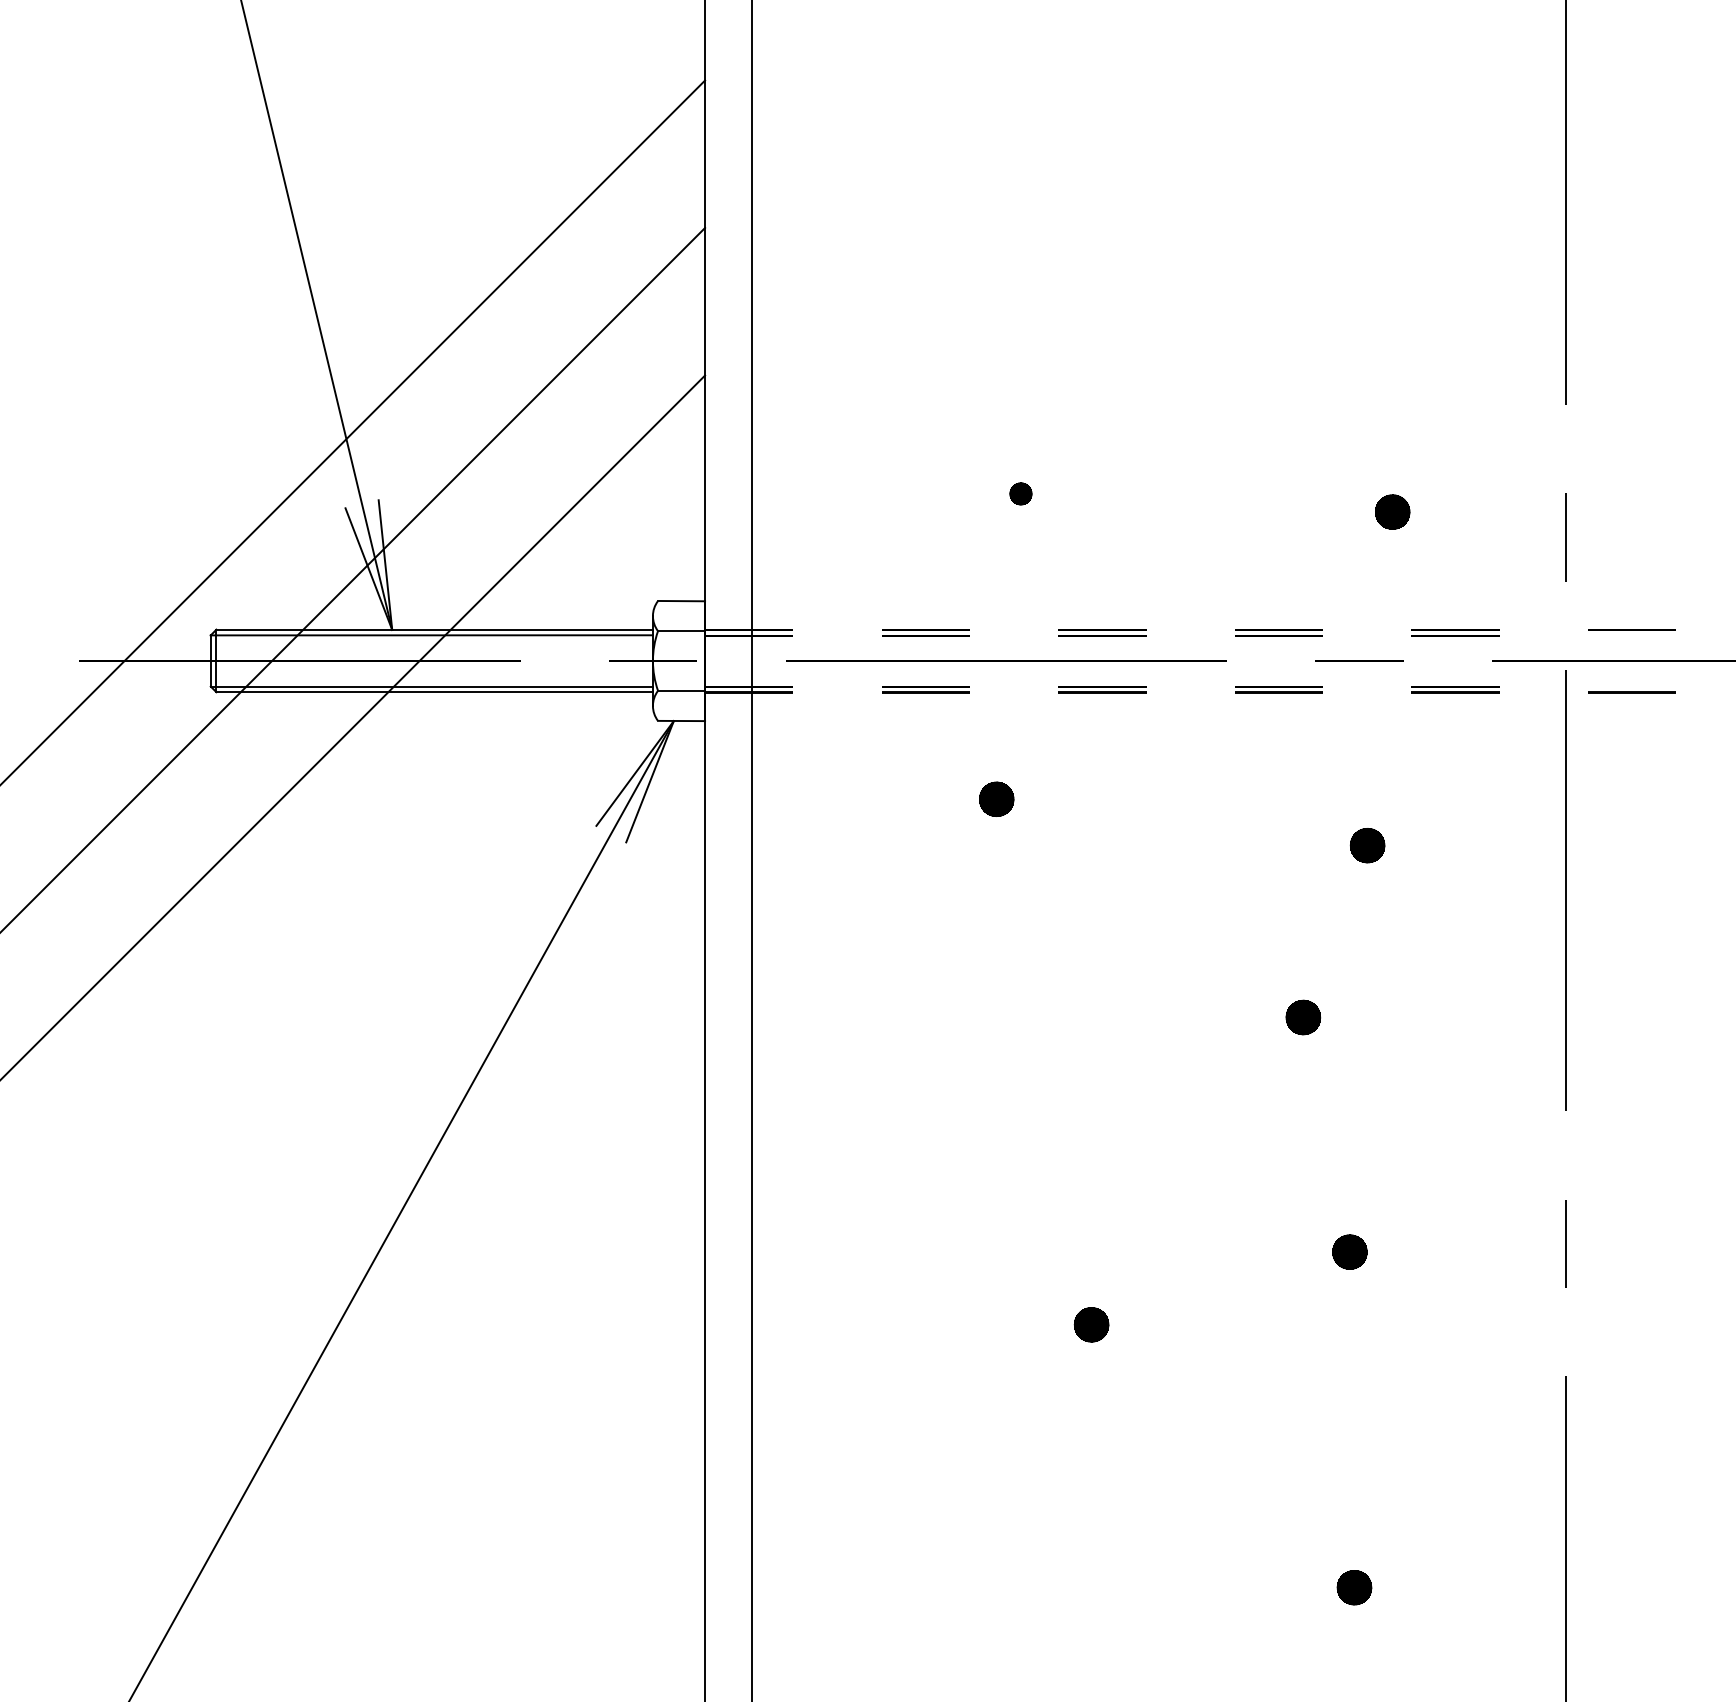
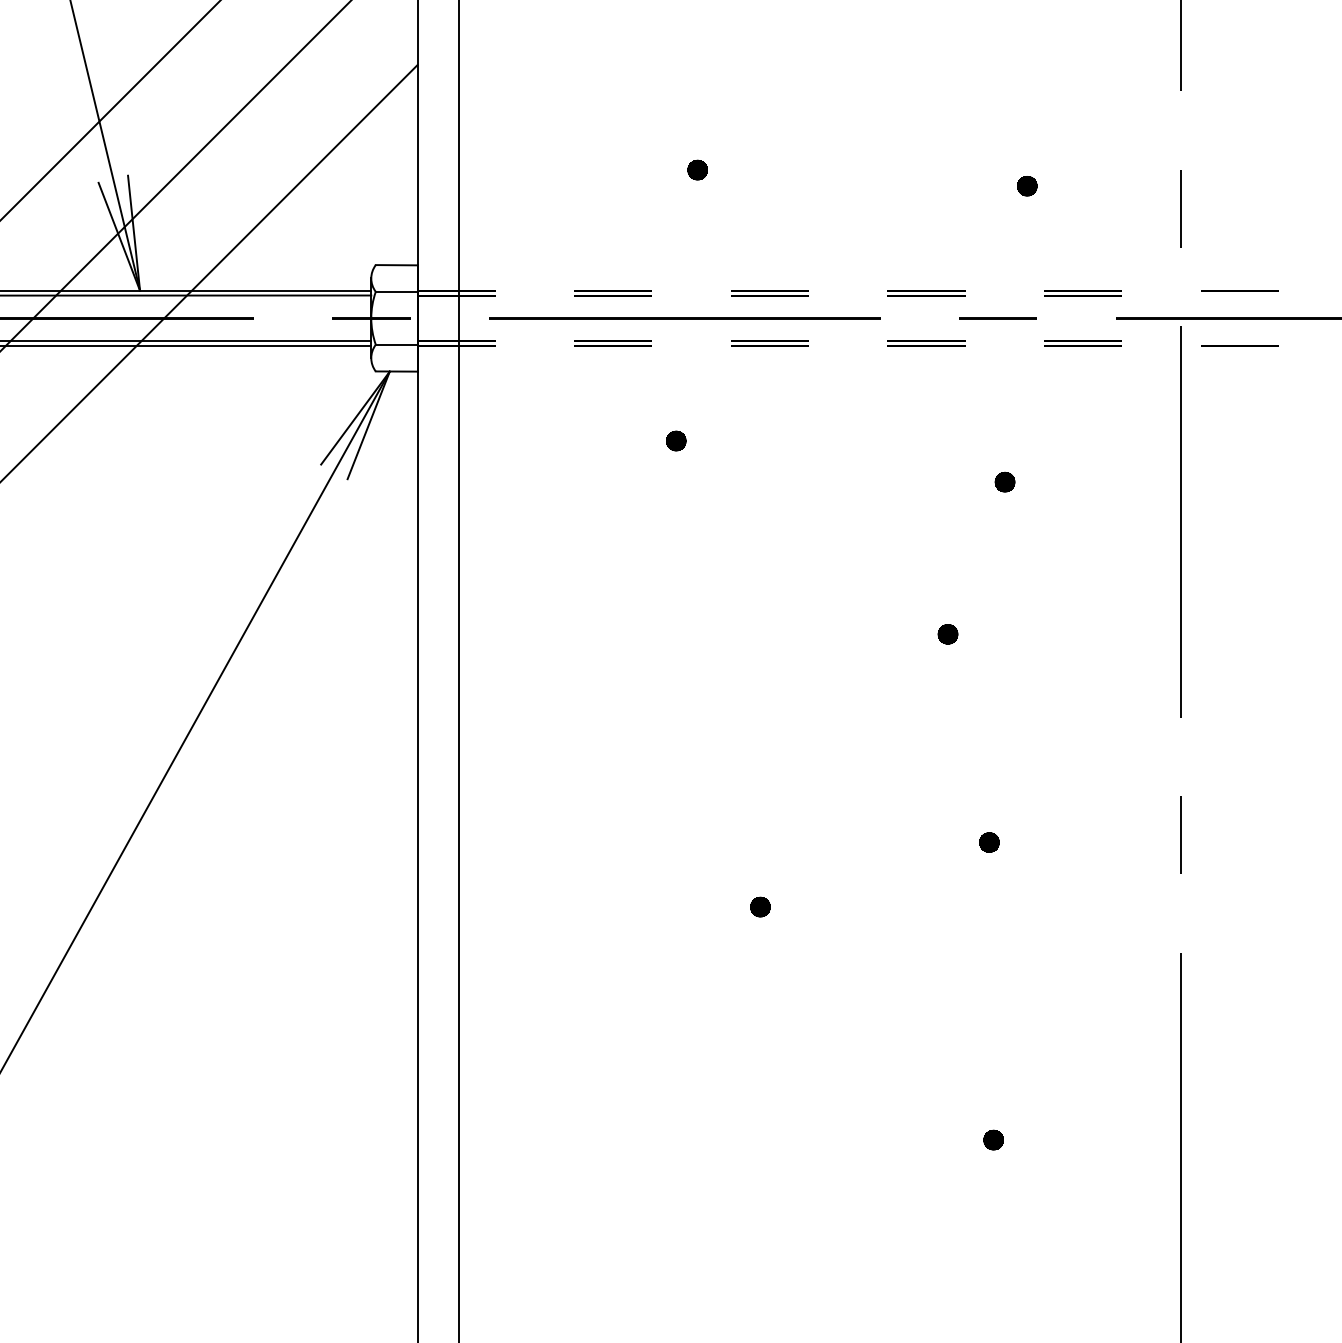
part: (1392, 511) -> (1027, 185), size x0.62
part: (996, 799) -> (675, 441), size x0.62
part: (1367, 845) -> (1005, 481), size x0.62
part: (1302, 1016) -> (947, 633), size x0.62
part: (1349, 1251) -> (989, 842), size x0.62
part: (1091, 1324) -> (760, 906), size x0.62
part: (1354, 1587) -> (993, 1140), size x0.62

